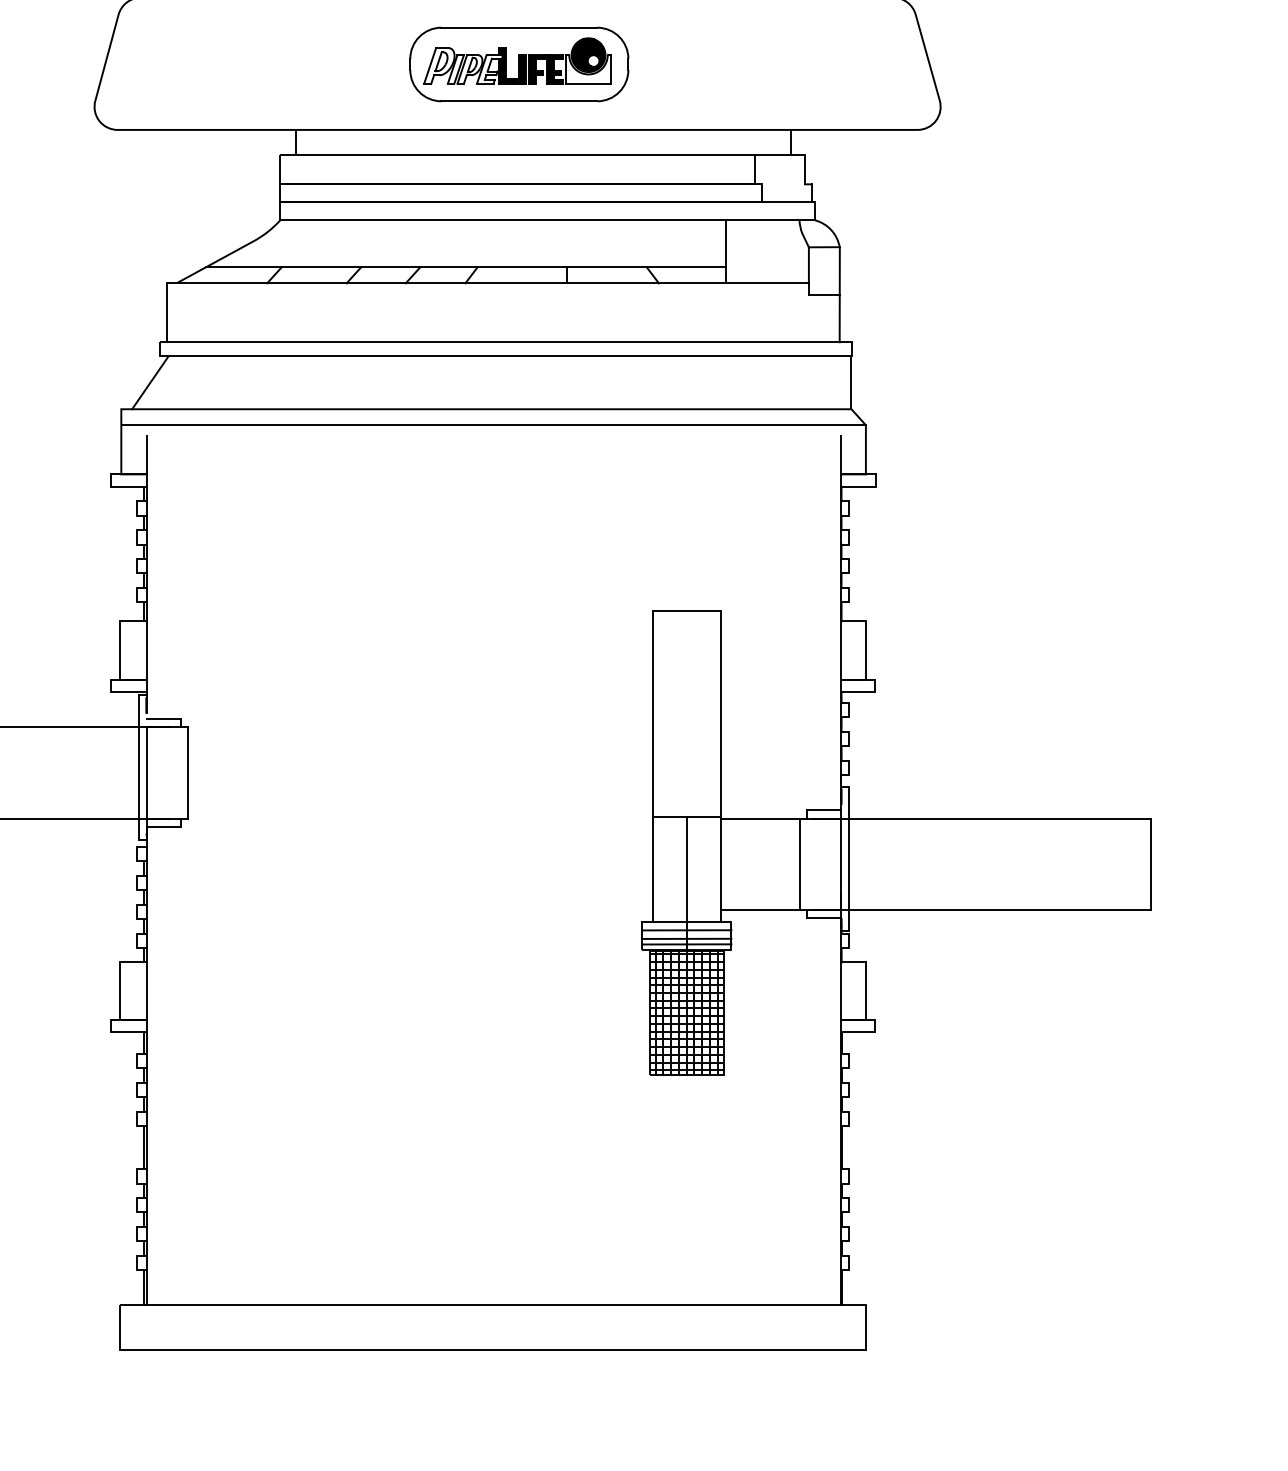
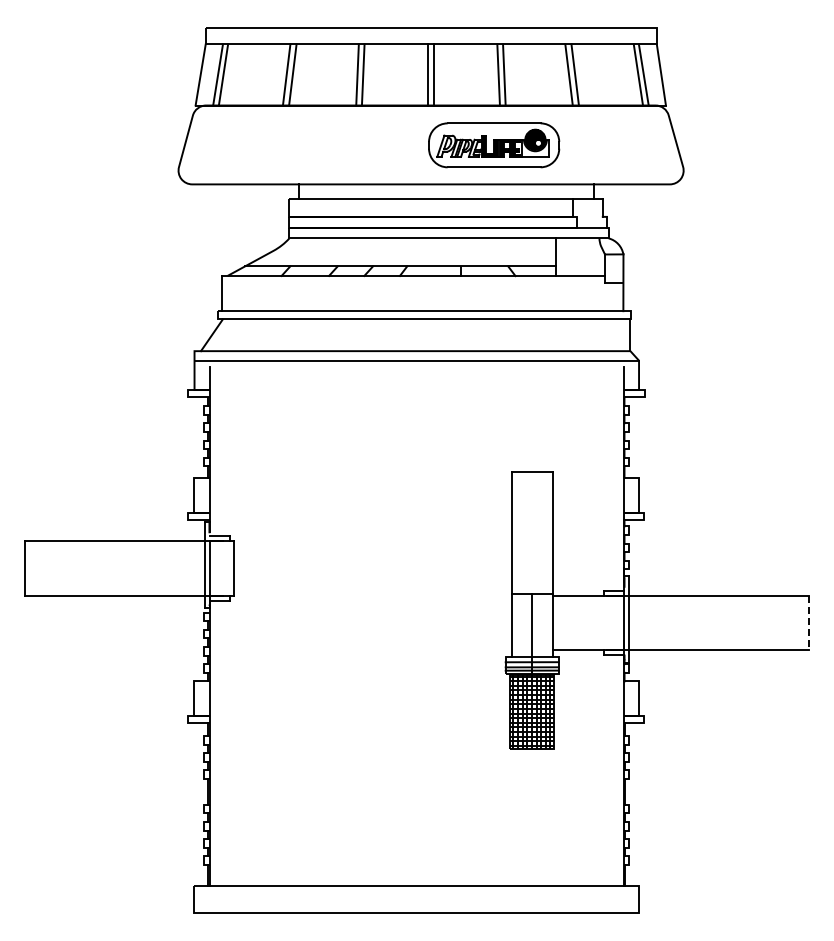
part: (519, 64) -> (494, 145), moved
line: (799, 863) -> (599, 622), removed
line: (1151, 865) -> (809, 623), solid -> dashed

